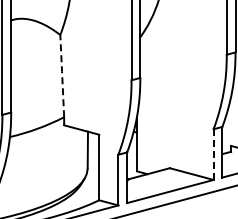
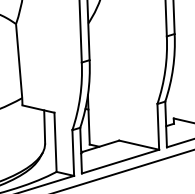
line: (62, 75) -> (19, 60), dashed -> solid
line: (213, 155) -> (158, 127), dashed -> solid

